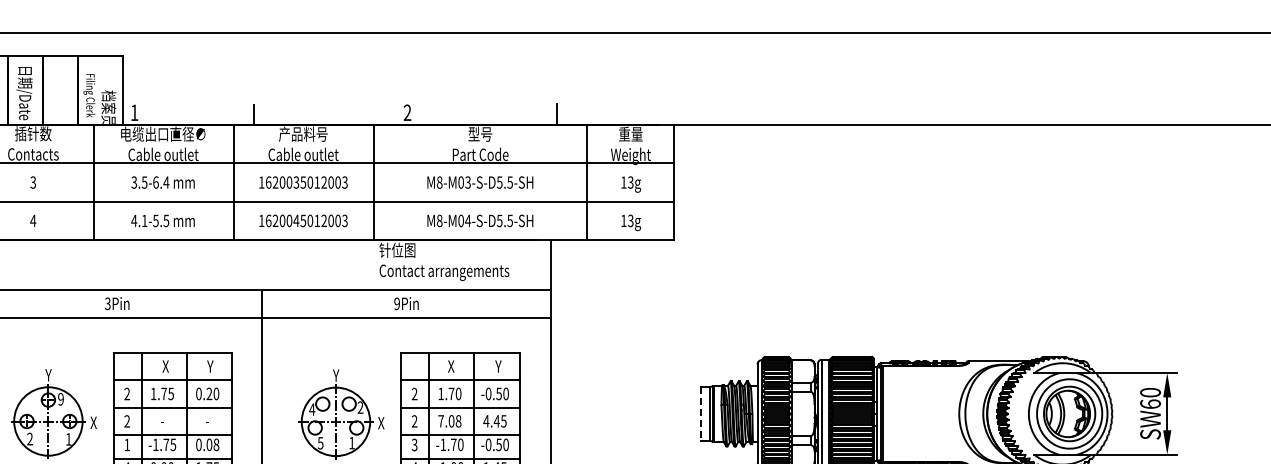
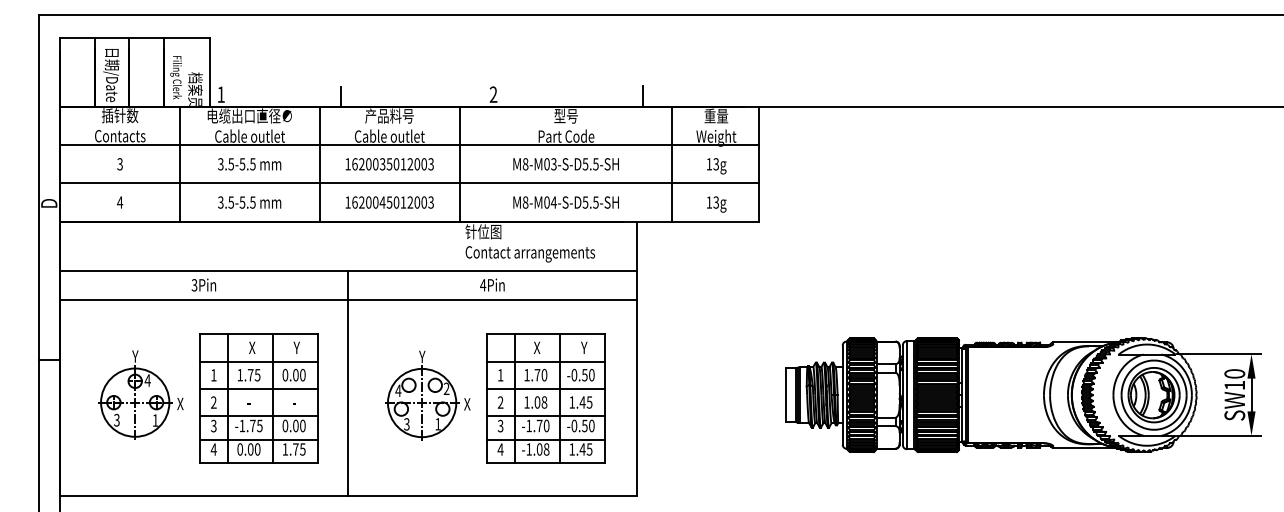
text: (160, 182) -> (247, 164), 3.5-6.4 -> 3.5-5.5
text: (138, 220) -> (225, 202), 4.1-5.5 -> 3.5-5.5
text: (397, 304) -> (483, 285), 9Pin -> 4Pin
text: (126, 394) -> (213, 375), 2 -> 1
text: (209, 394) -> (295, 375), 0.20 -> 0.00
text: (414, 394) -> (500, 375), 2 -> 1
text: (60, 399) -> (147, 380), 9 -> 4
text: (1150, 403) -> (1234, 384), SW60 -> SW10
line: (700, 414) -> (785, 395), dashed -> solid
text: (440, 421) -> (526, 402), 7.08 -> 1.08
text: (486, 421) -> (572, 402), 4.45 -> 1.45
text: (29, 439) -> (116, 420), 2 -> 3
text: (320, 442) -> (406, 423), 5 -> 3
text: (126, 444) -> (213, 425), 1 -> 3
text: (216, 444) -> (302, 425), 0.08 -> 0.00

